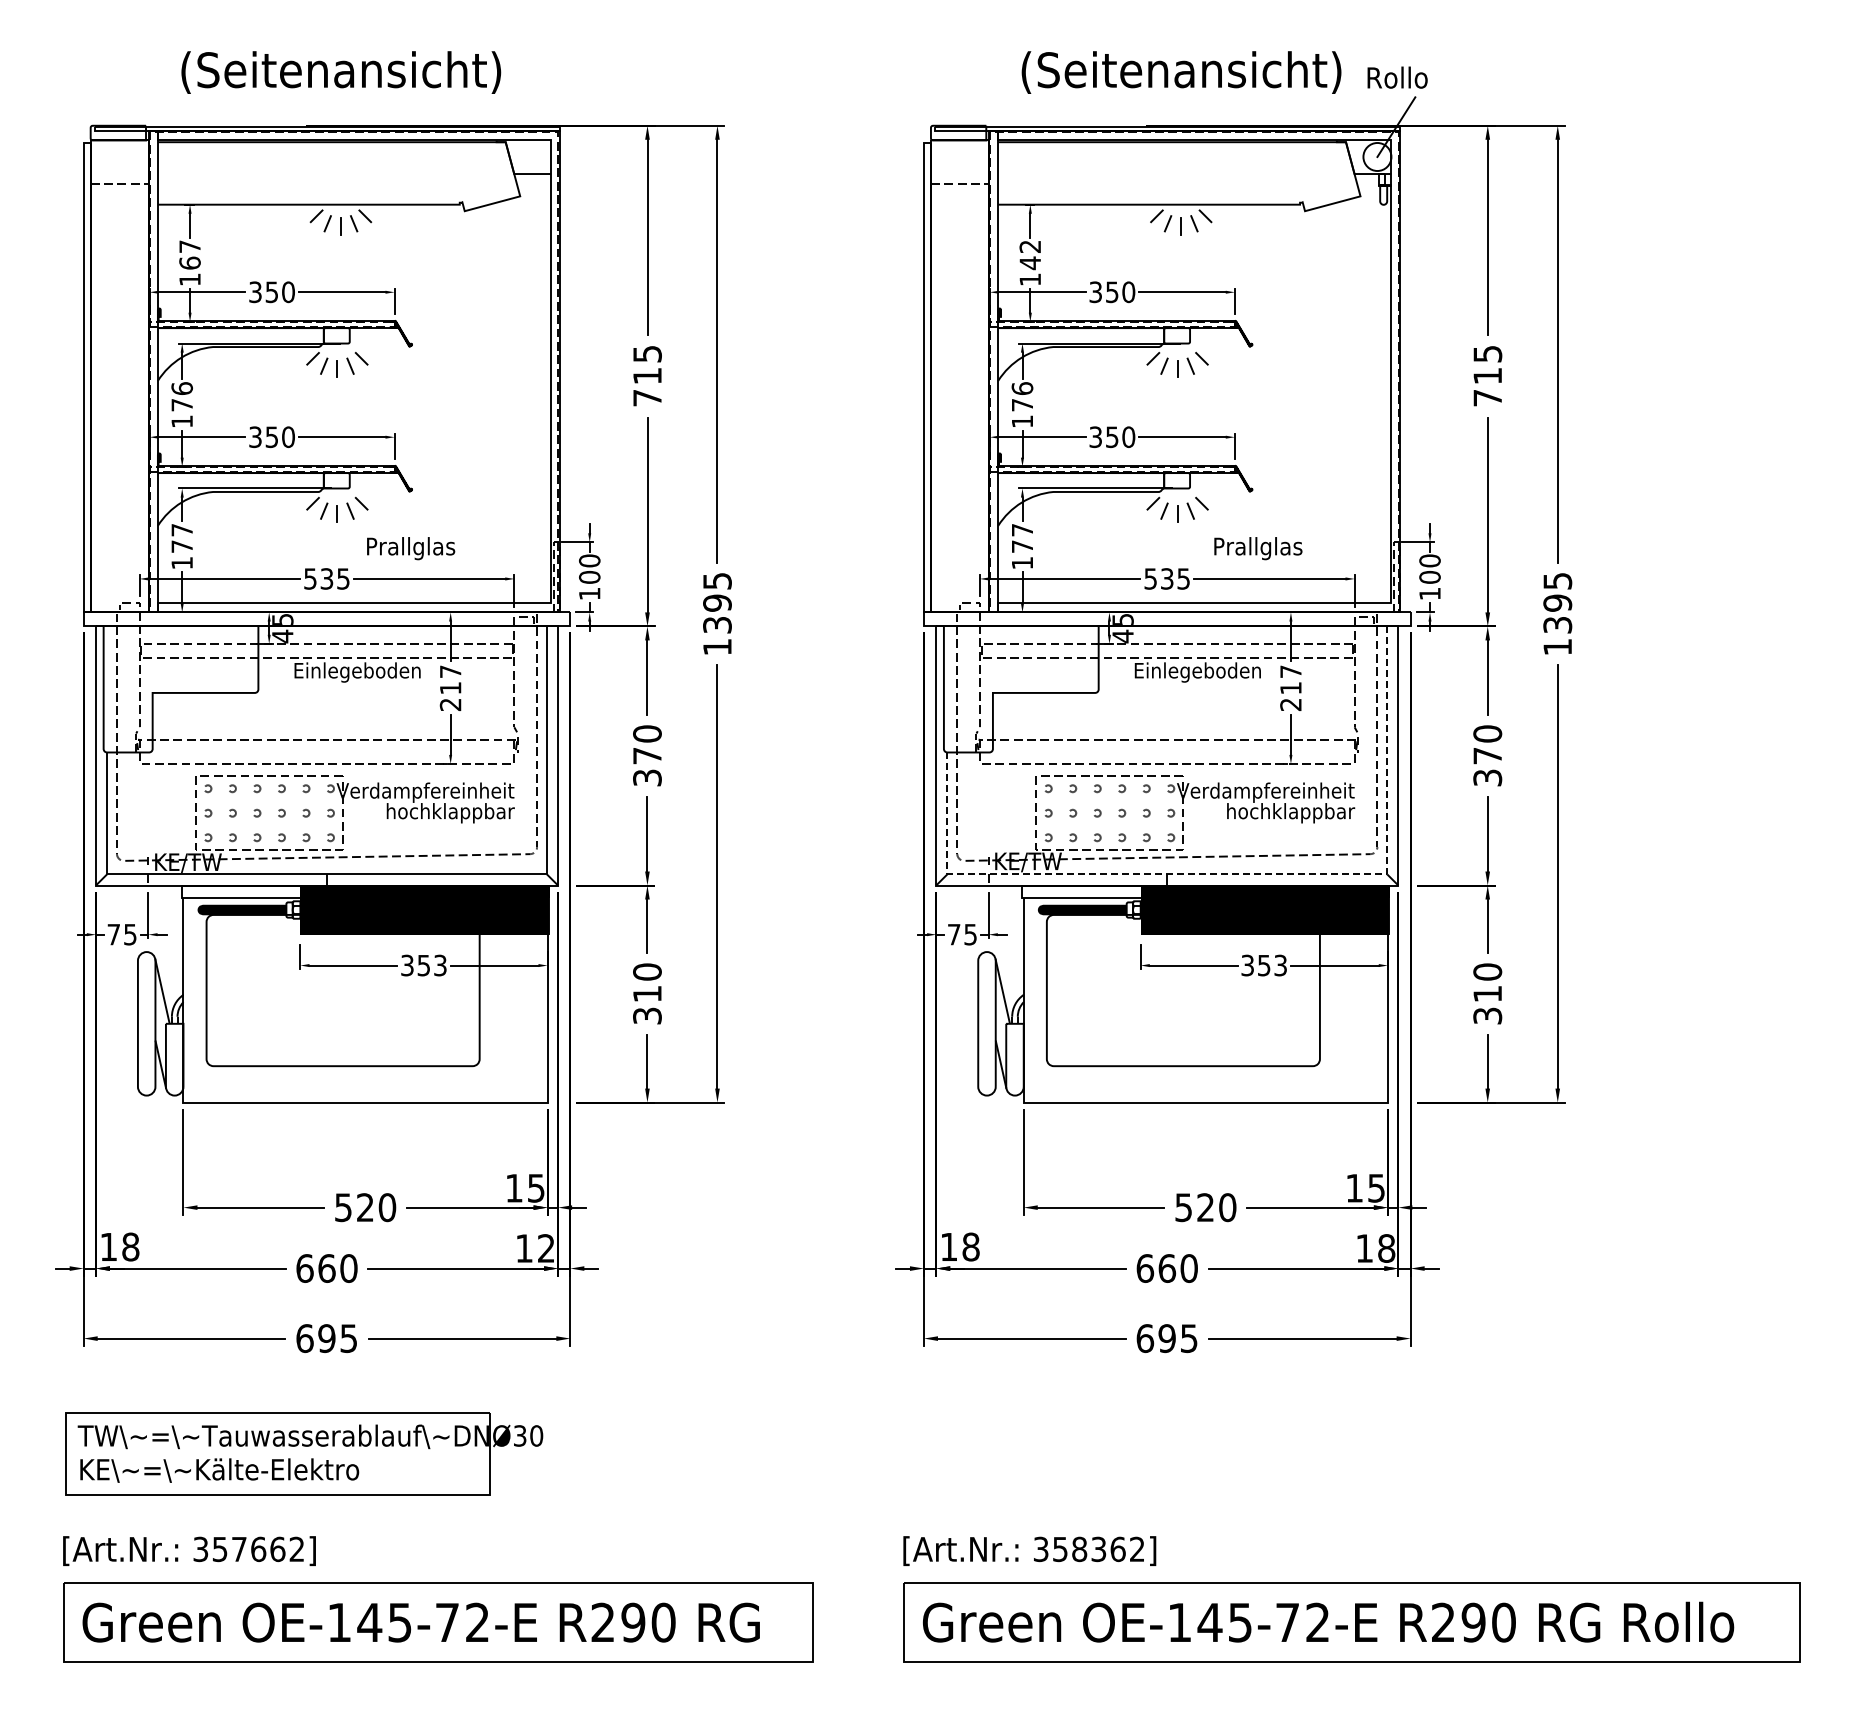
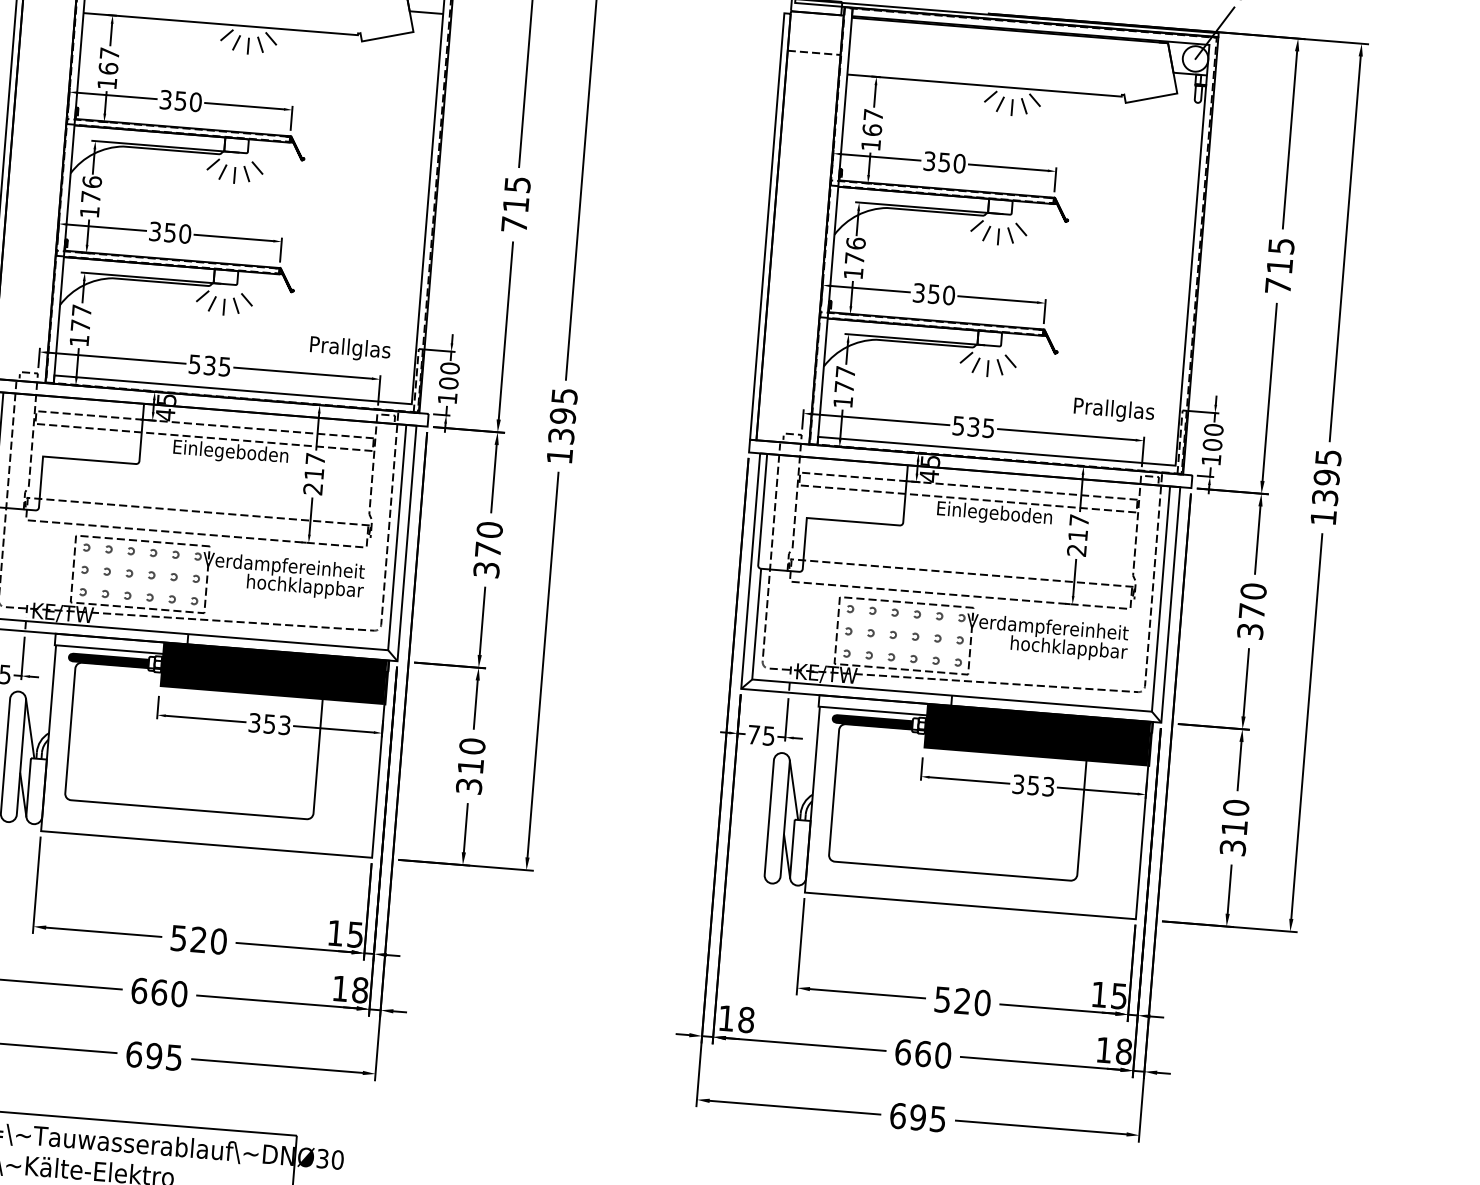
text: (1030, 255) -> (873, 123), 142 -> 167
text: (411, 548) -> (350, 349), moved
text: (1258, 548) -> (1114, 410), moved
line: (1230, 874) -> (1009, 700), dashed -> solid
text: (546, 1248) -> (360, 990), 12 -> 18

